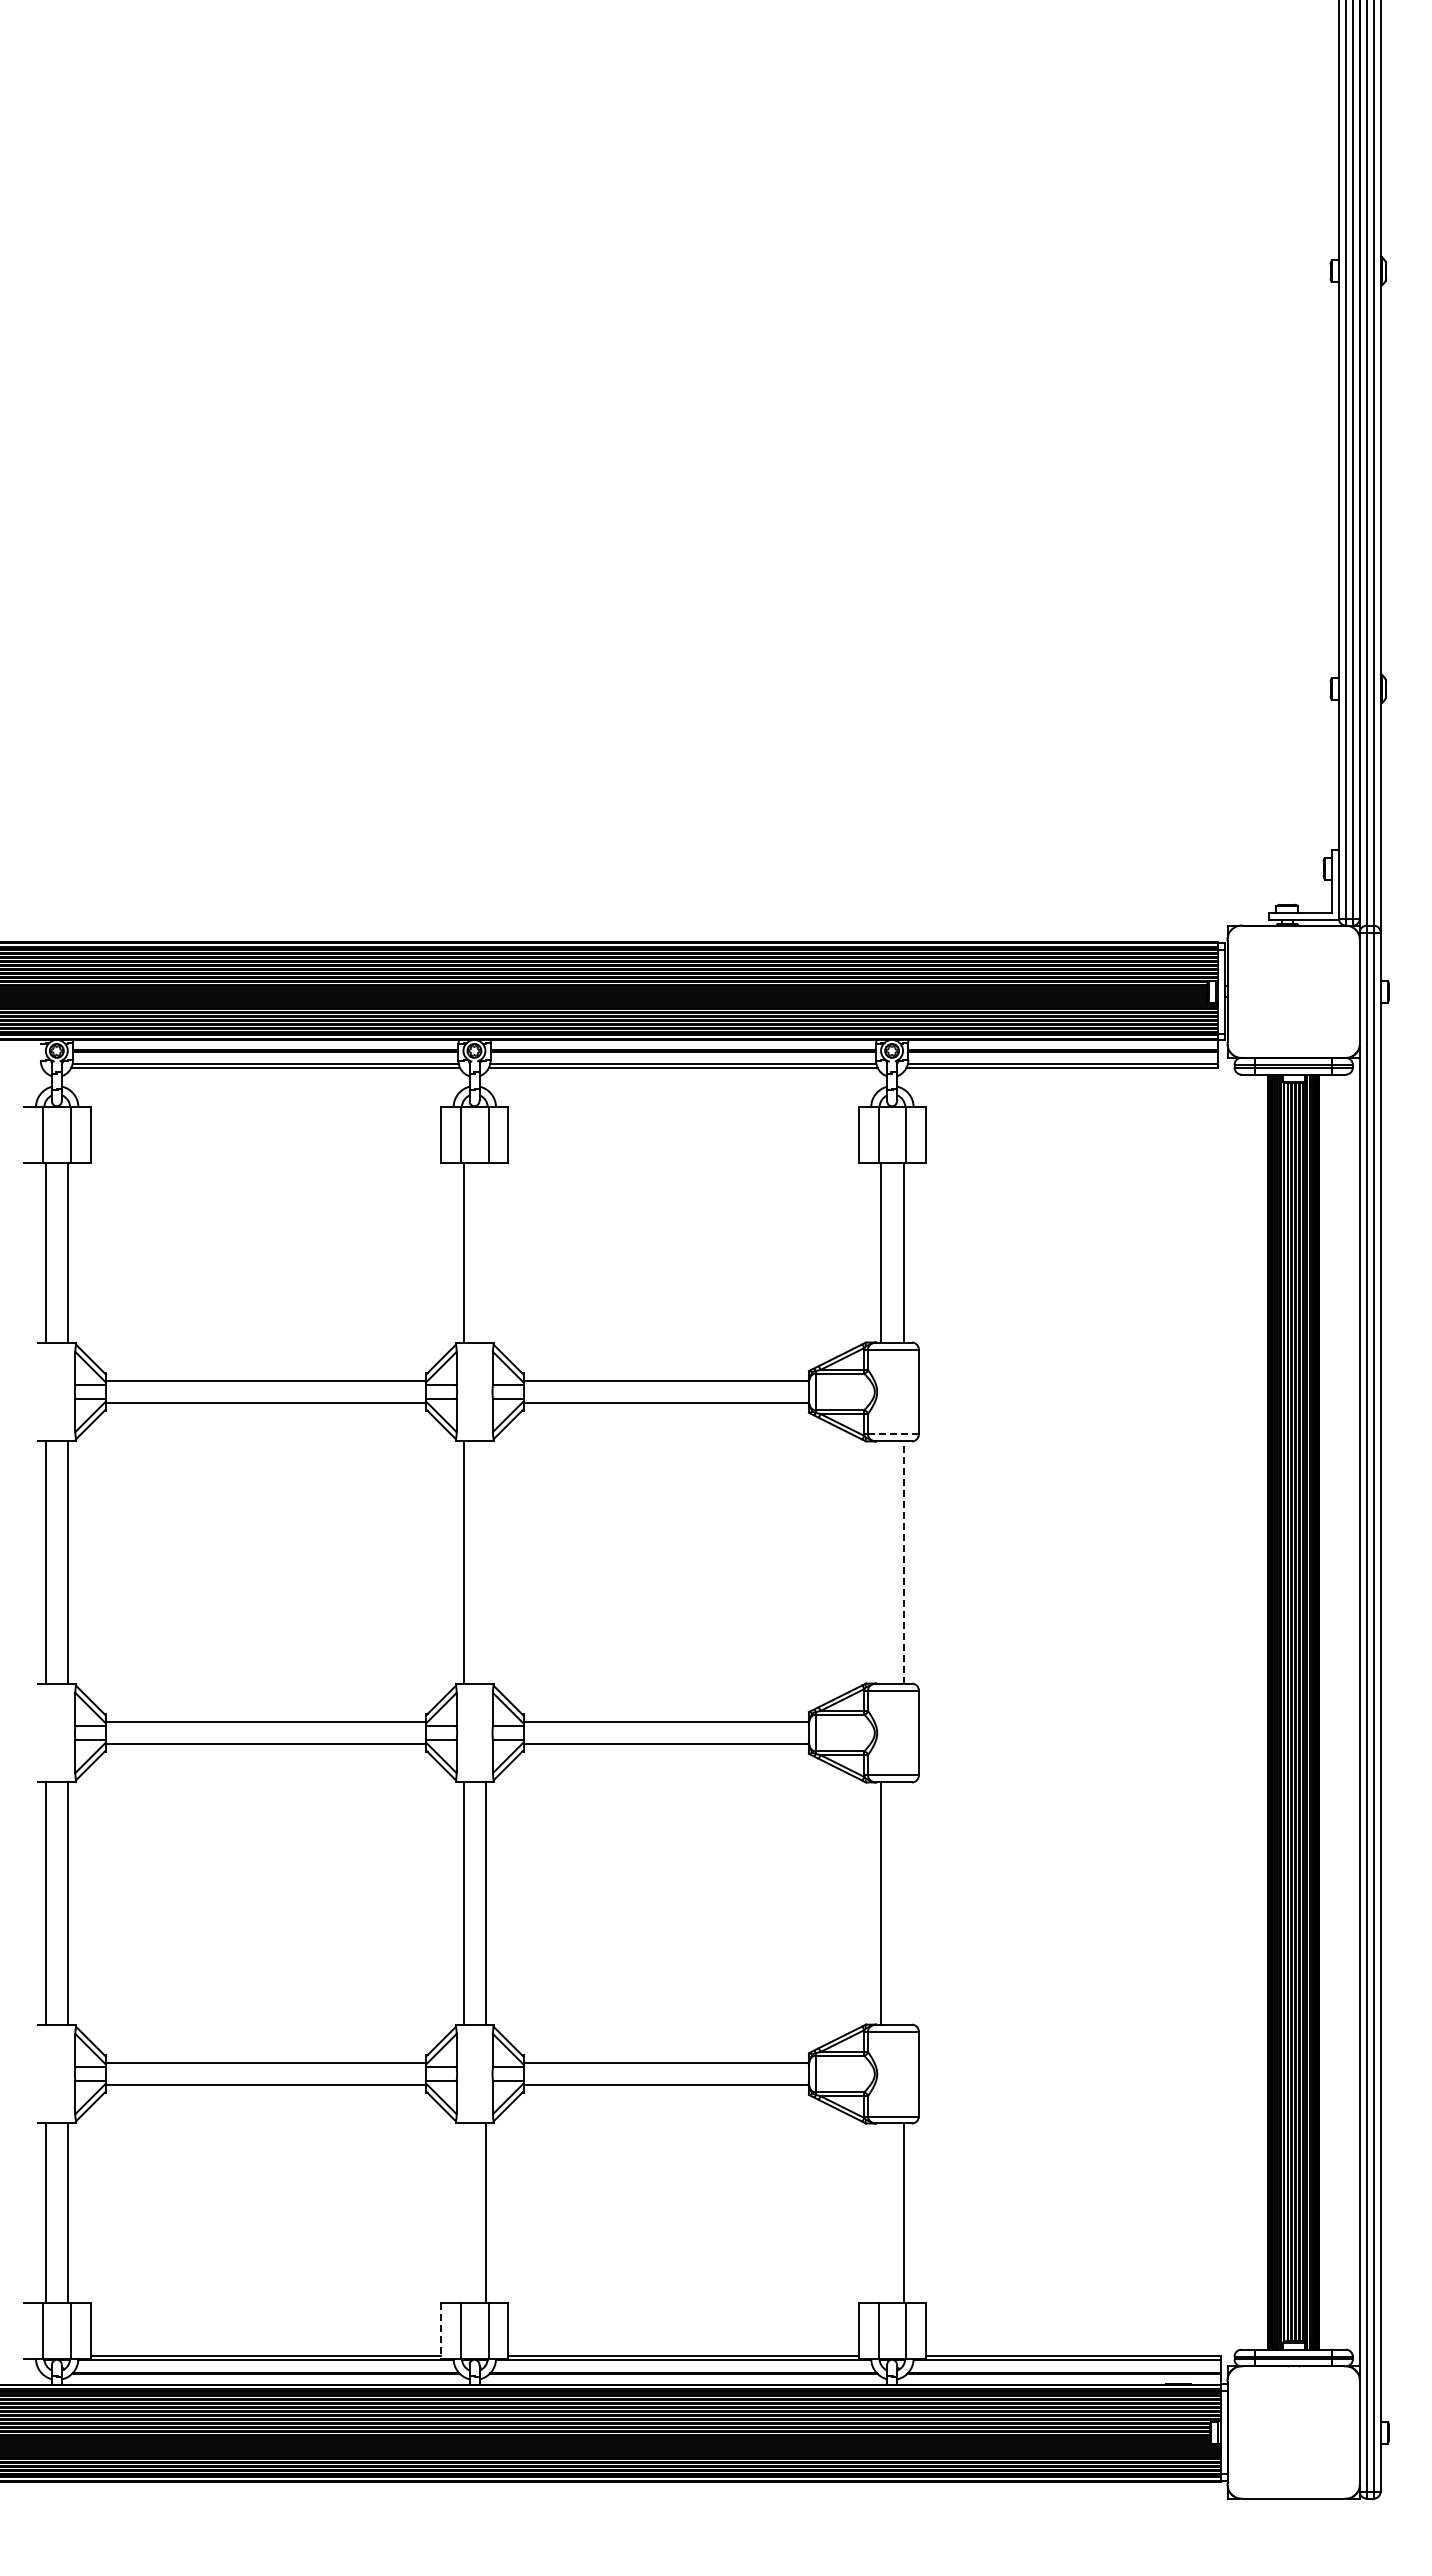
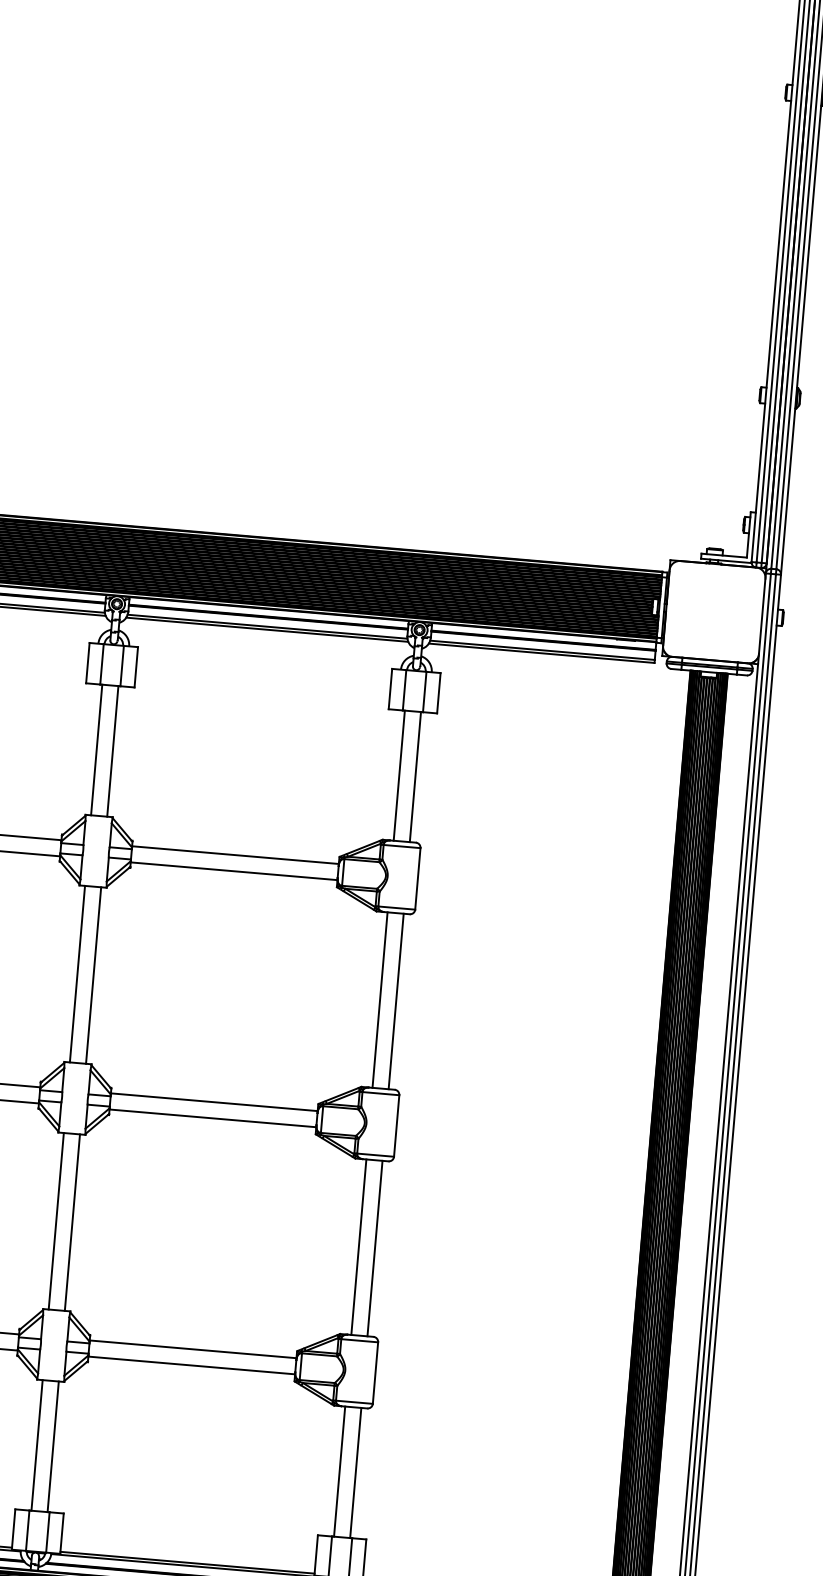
line: (485, 1252) -> (112, 750), added
line: (893, 1434) -> (396, 908), dashed -> solid
line: (485, 1562) -> (93, 975), added
line: (881, 1562) -> (380, 1000), added
line: (903, 1562) -> (396, 1001), dashed -> solid
line: (903, 1903) -> (374, 1248), added
line: (463, 2212) -> (36, 1445), added
line: (881, 2213) -> (339, 1471), added
line: (441, 2330) -> (13, 1529), dashed -> solid

